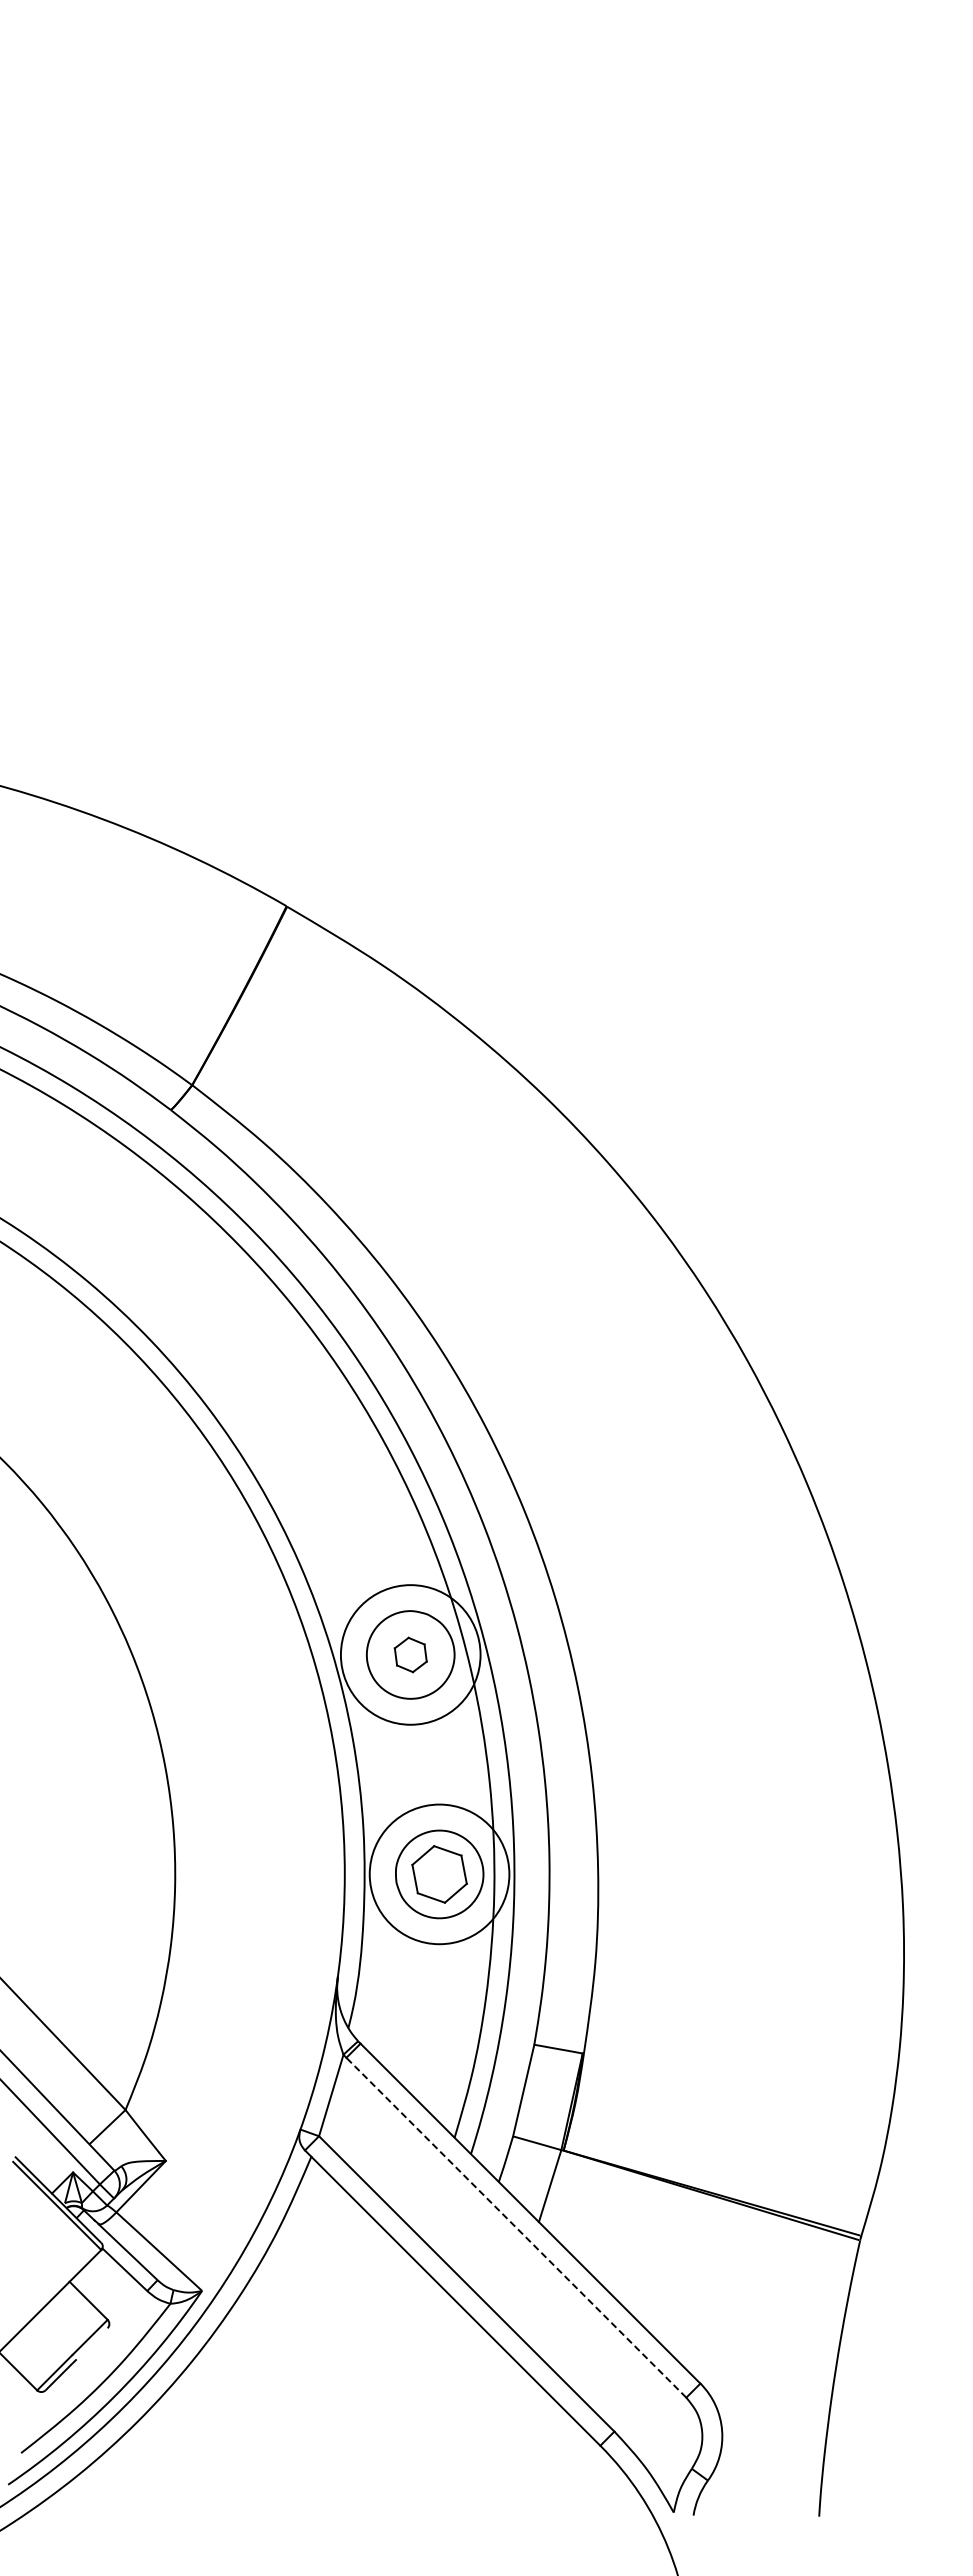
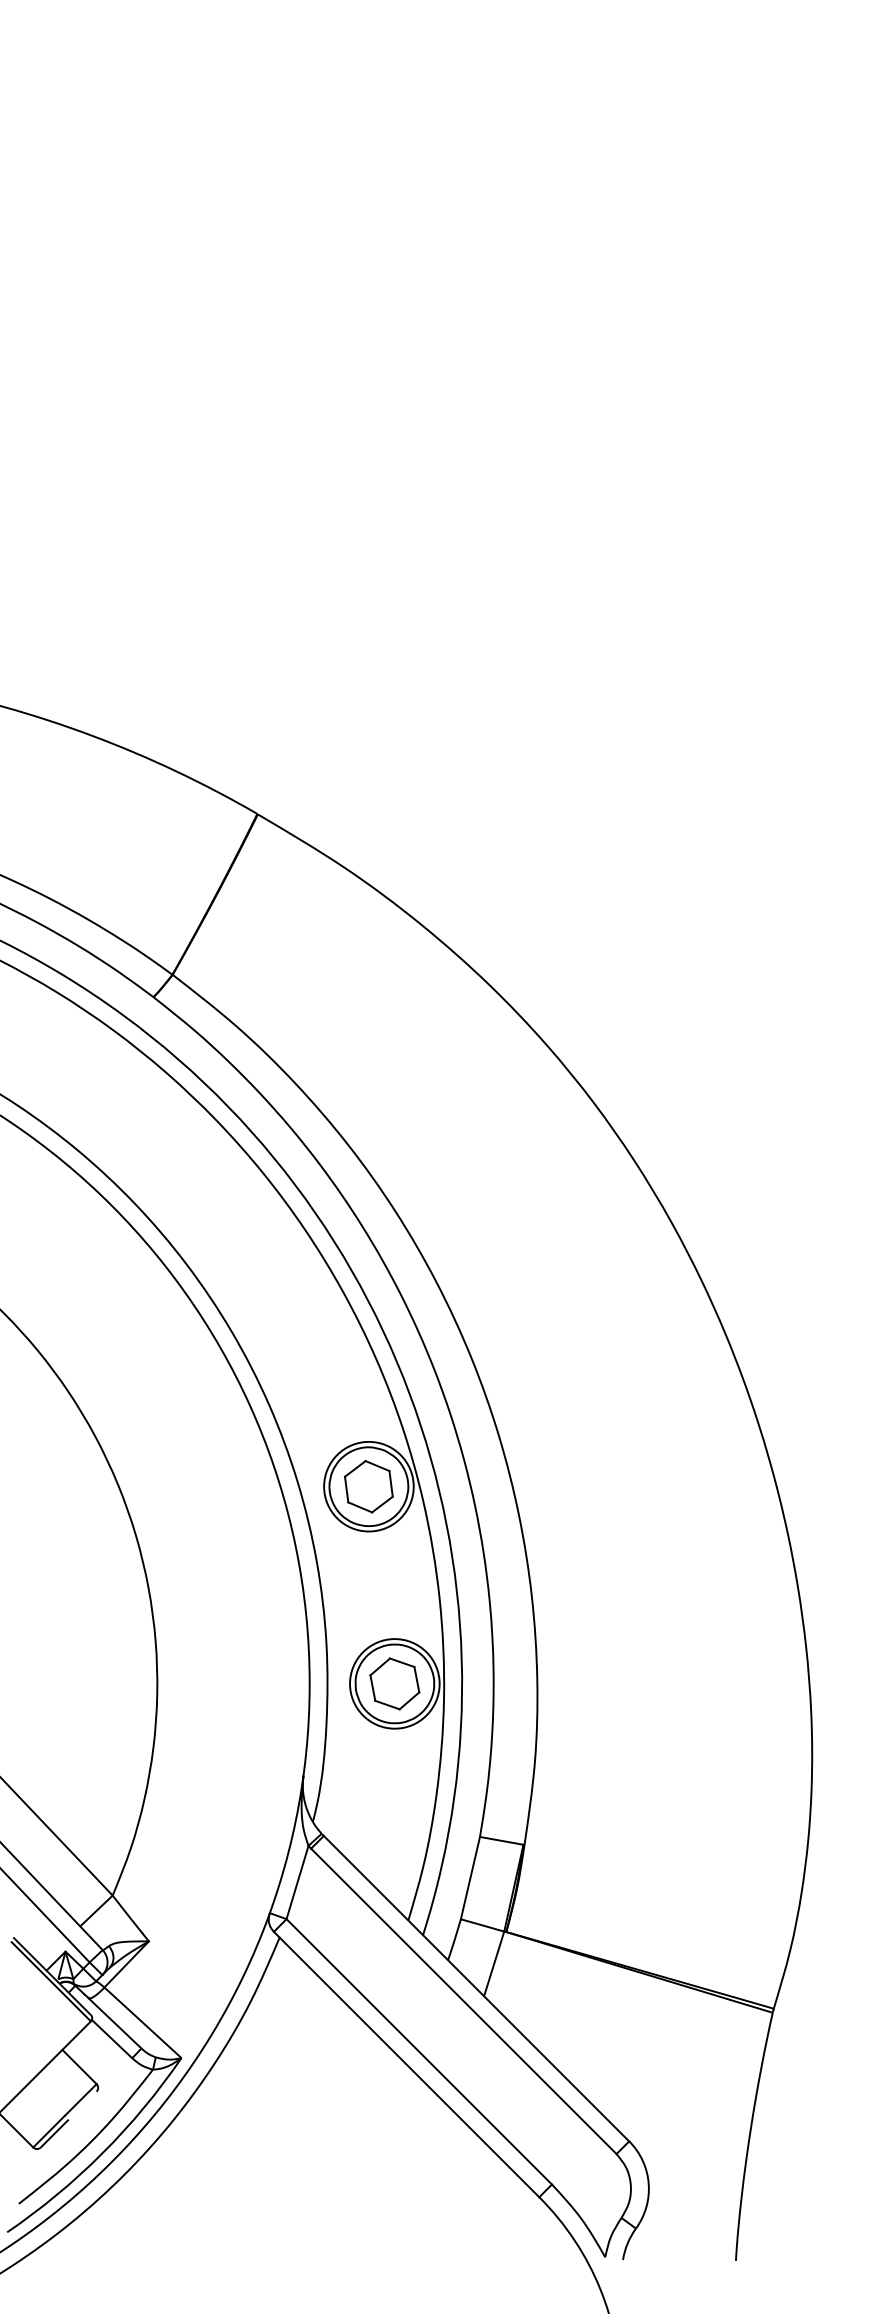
circle: (410, 1654) -> (368, 1486), size x0.71
part: (410, 1654) -> (368, 1486), size x1.67
circle: (439, 1874) -> (394, 1683), size x0.71
line: (516, 2227) -> (463, 2001), dashed -> solid

